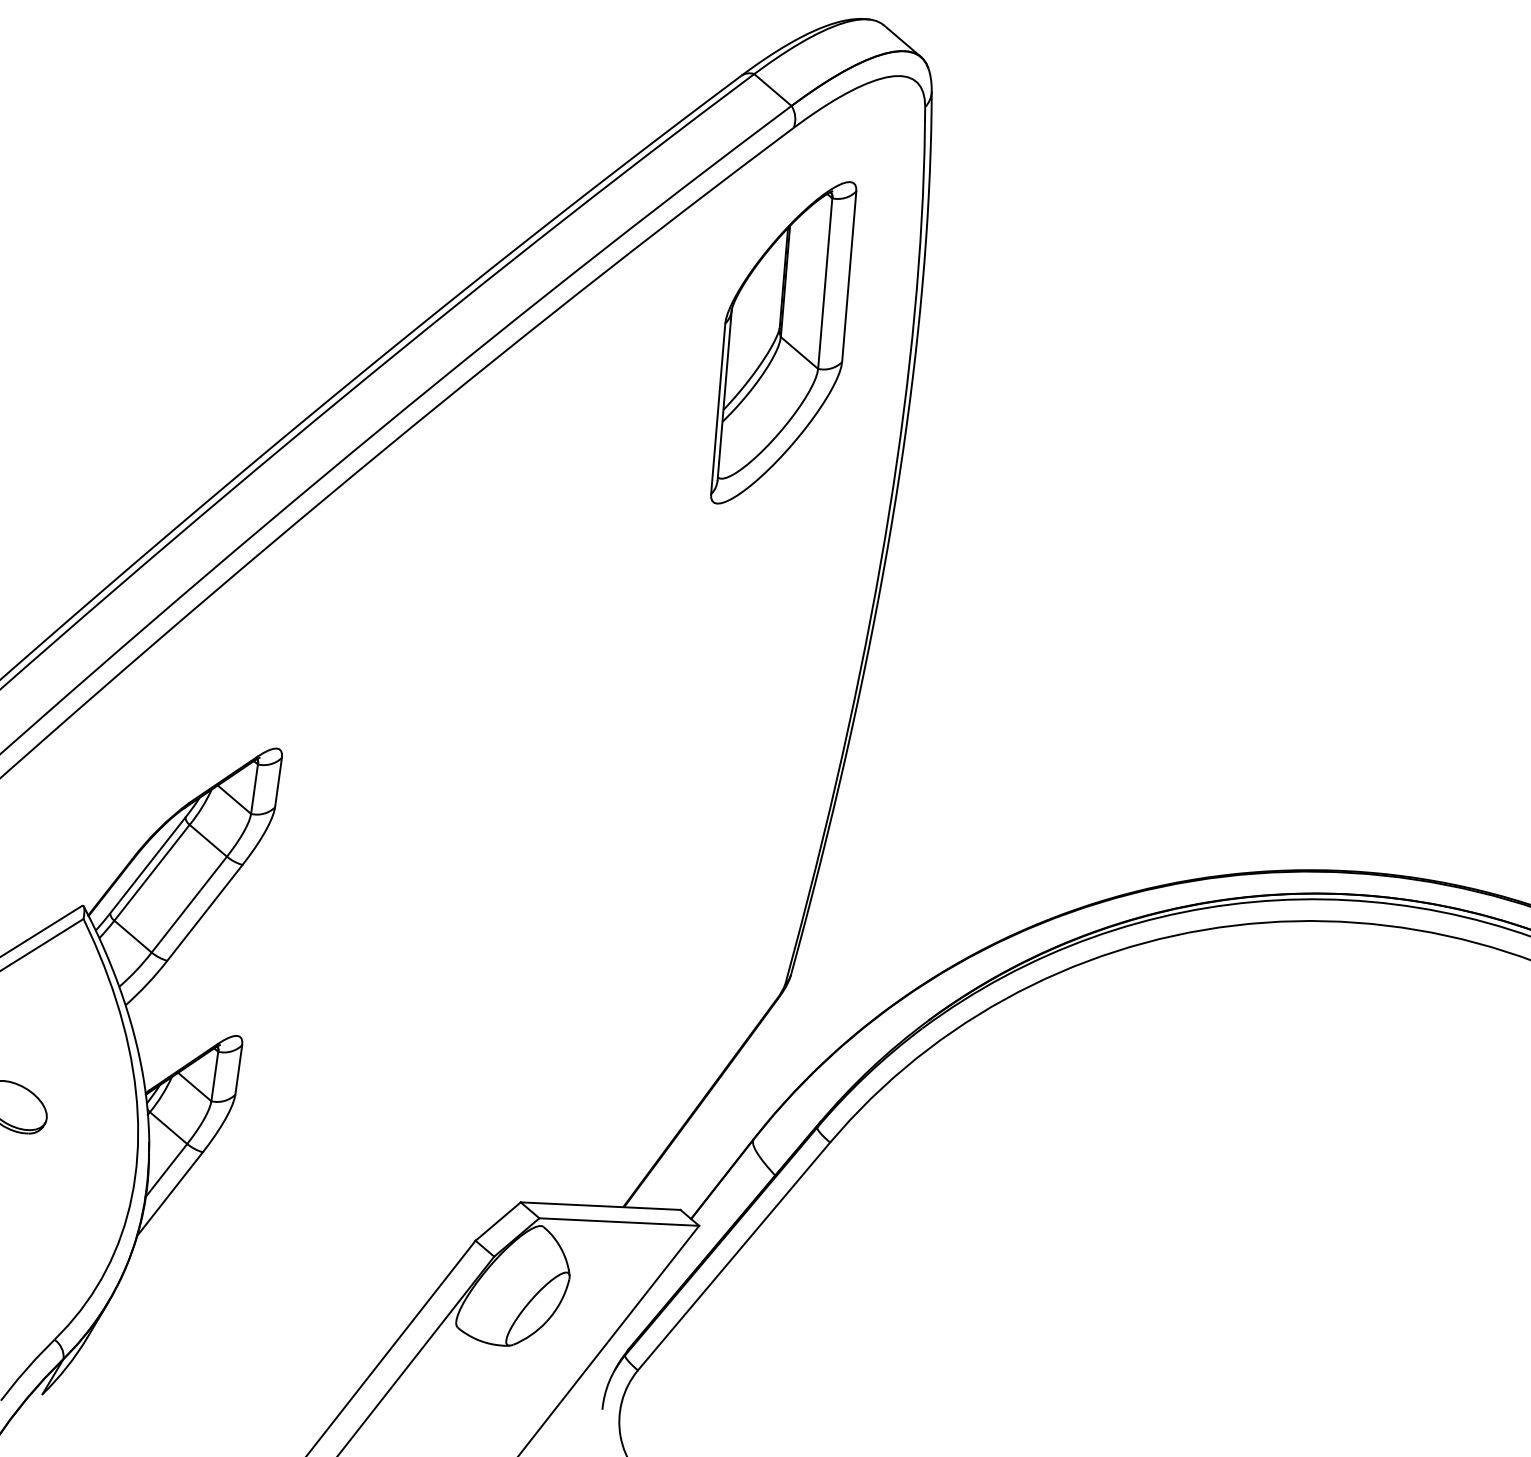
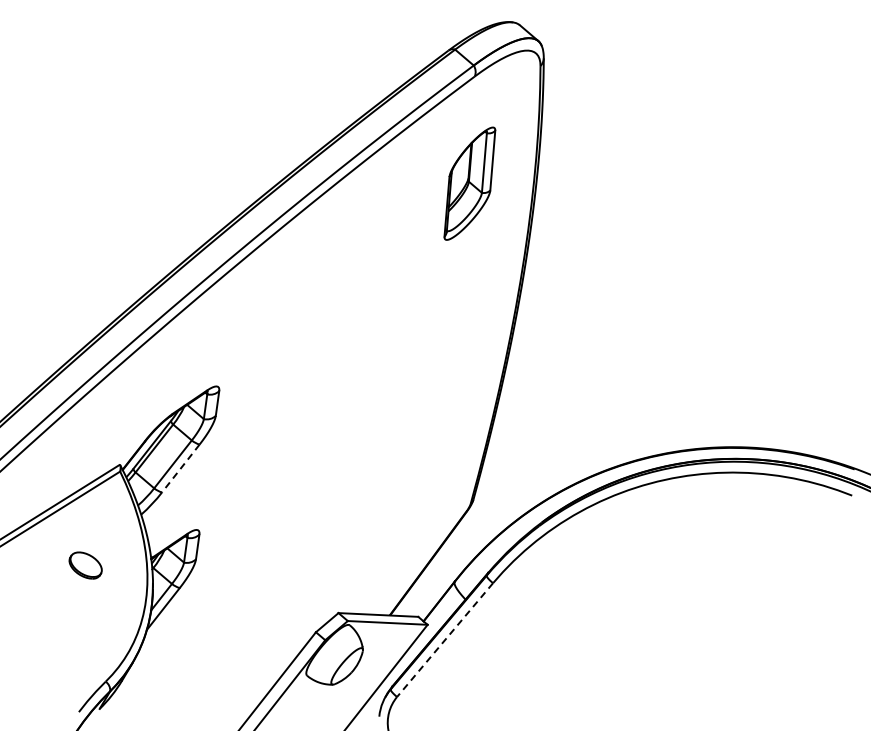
part: (783, 342) -> (469, 183), size x0.7
line: (204, 912) -> (180, 468), solid -> dashed
line: (732, 1257) -> (444, 640), solid -> dashed

